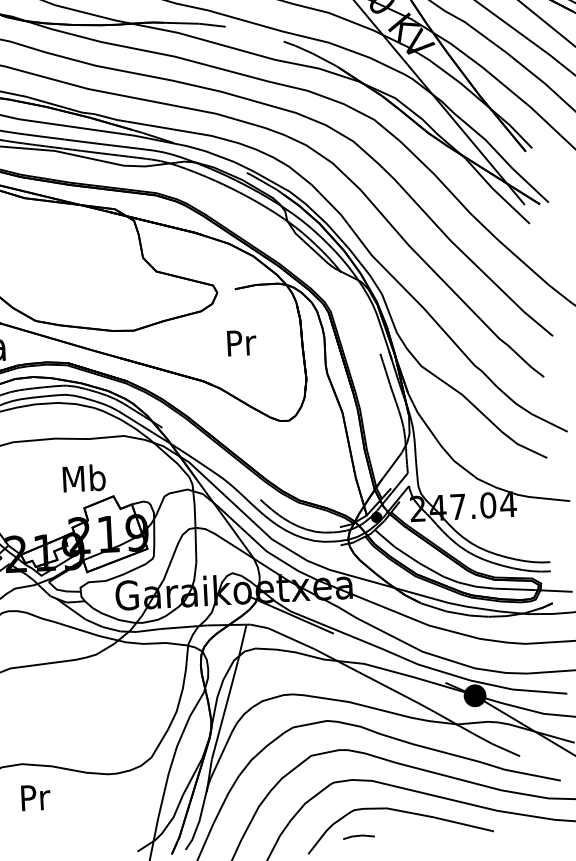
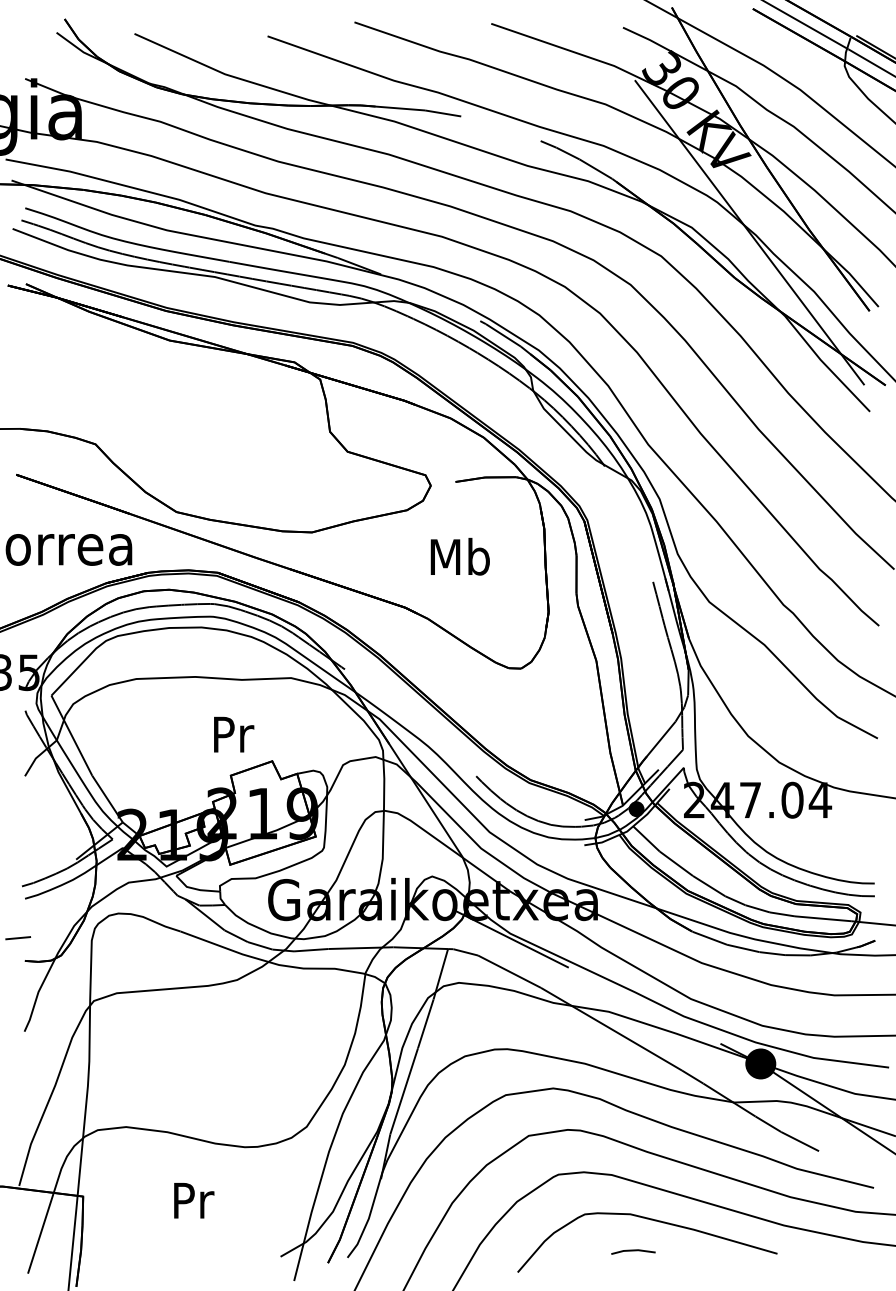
text: (240, 342) -> (459, 556), Pr -> Mb
text: (84, 478) -> (232, 734), Mb -> Pr
text: (36, 797) -> (194, 1200), moved
line: (359, 836) -> (633, 1251), moved

